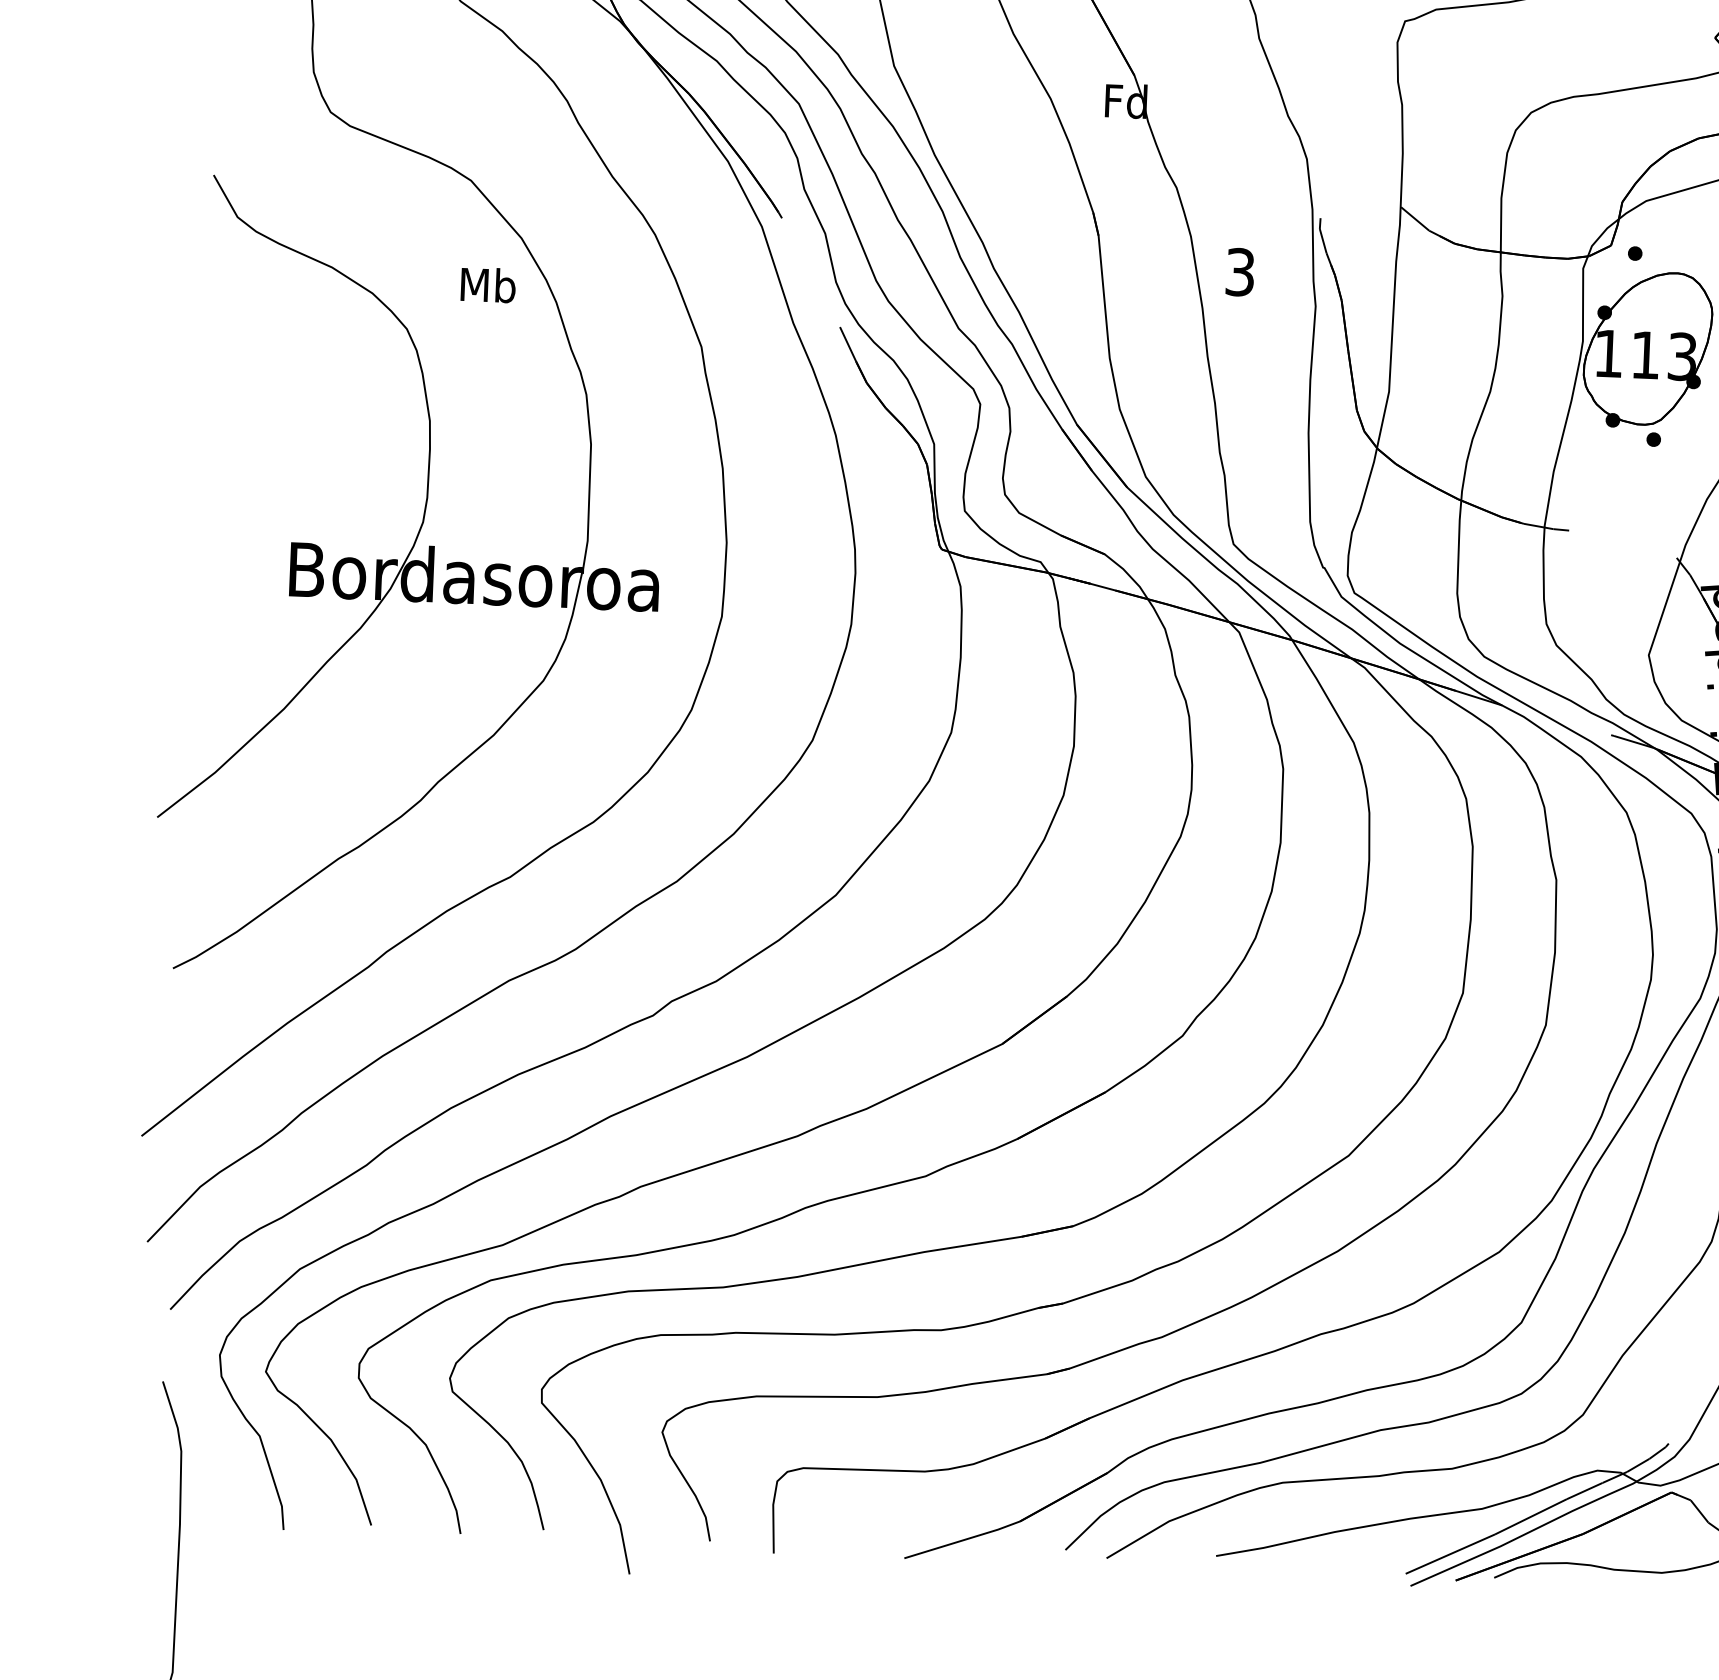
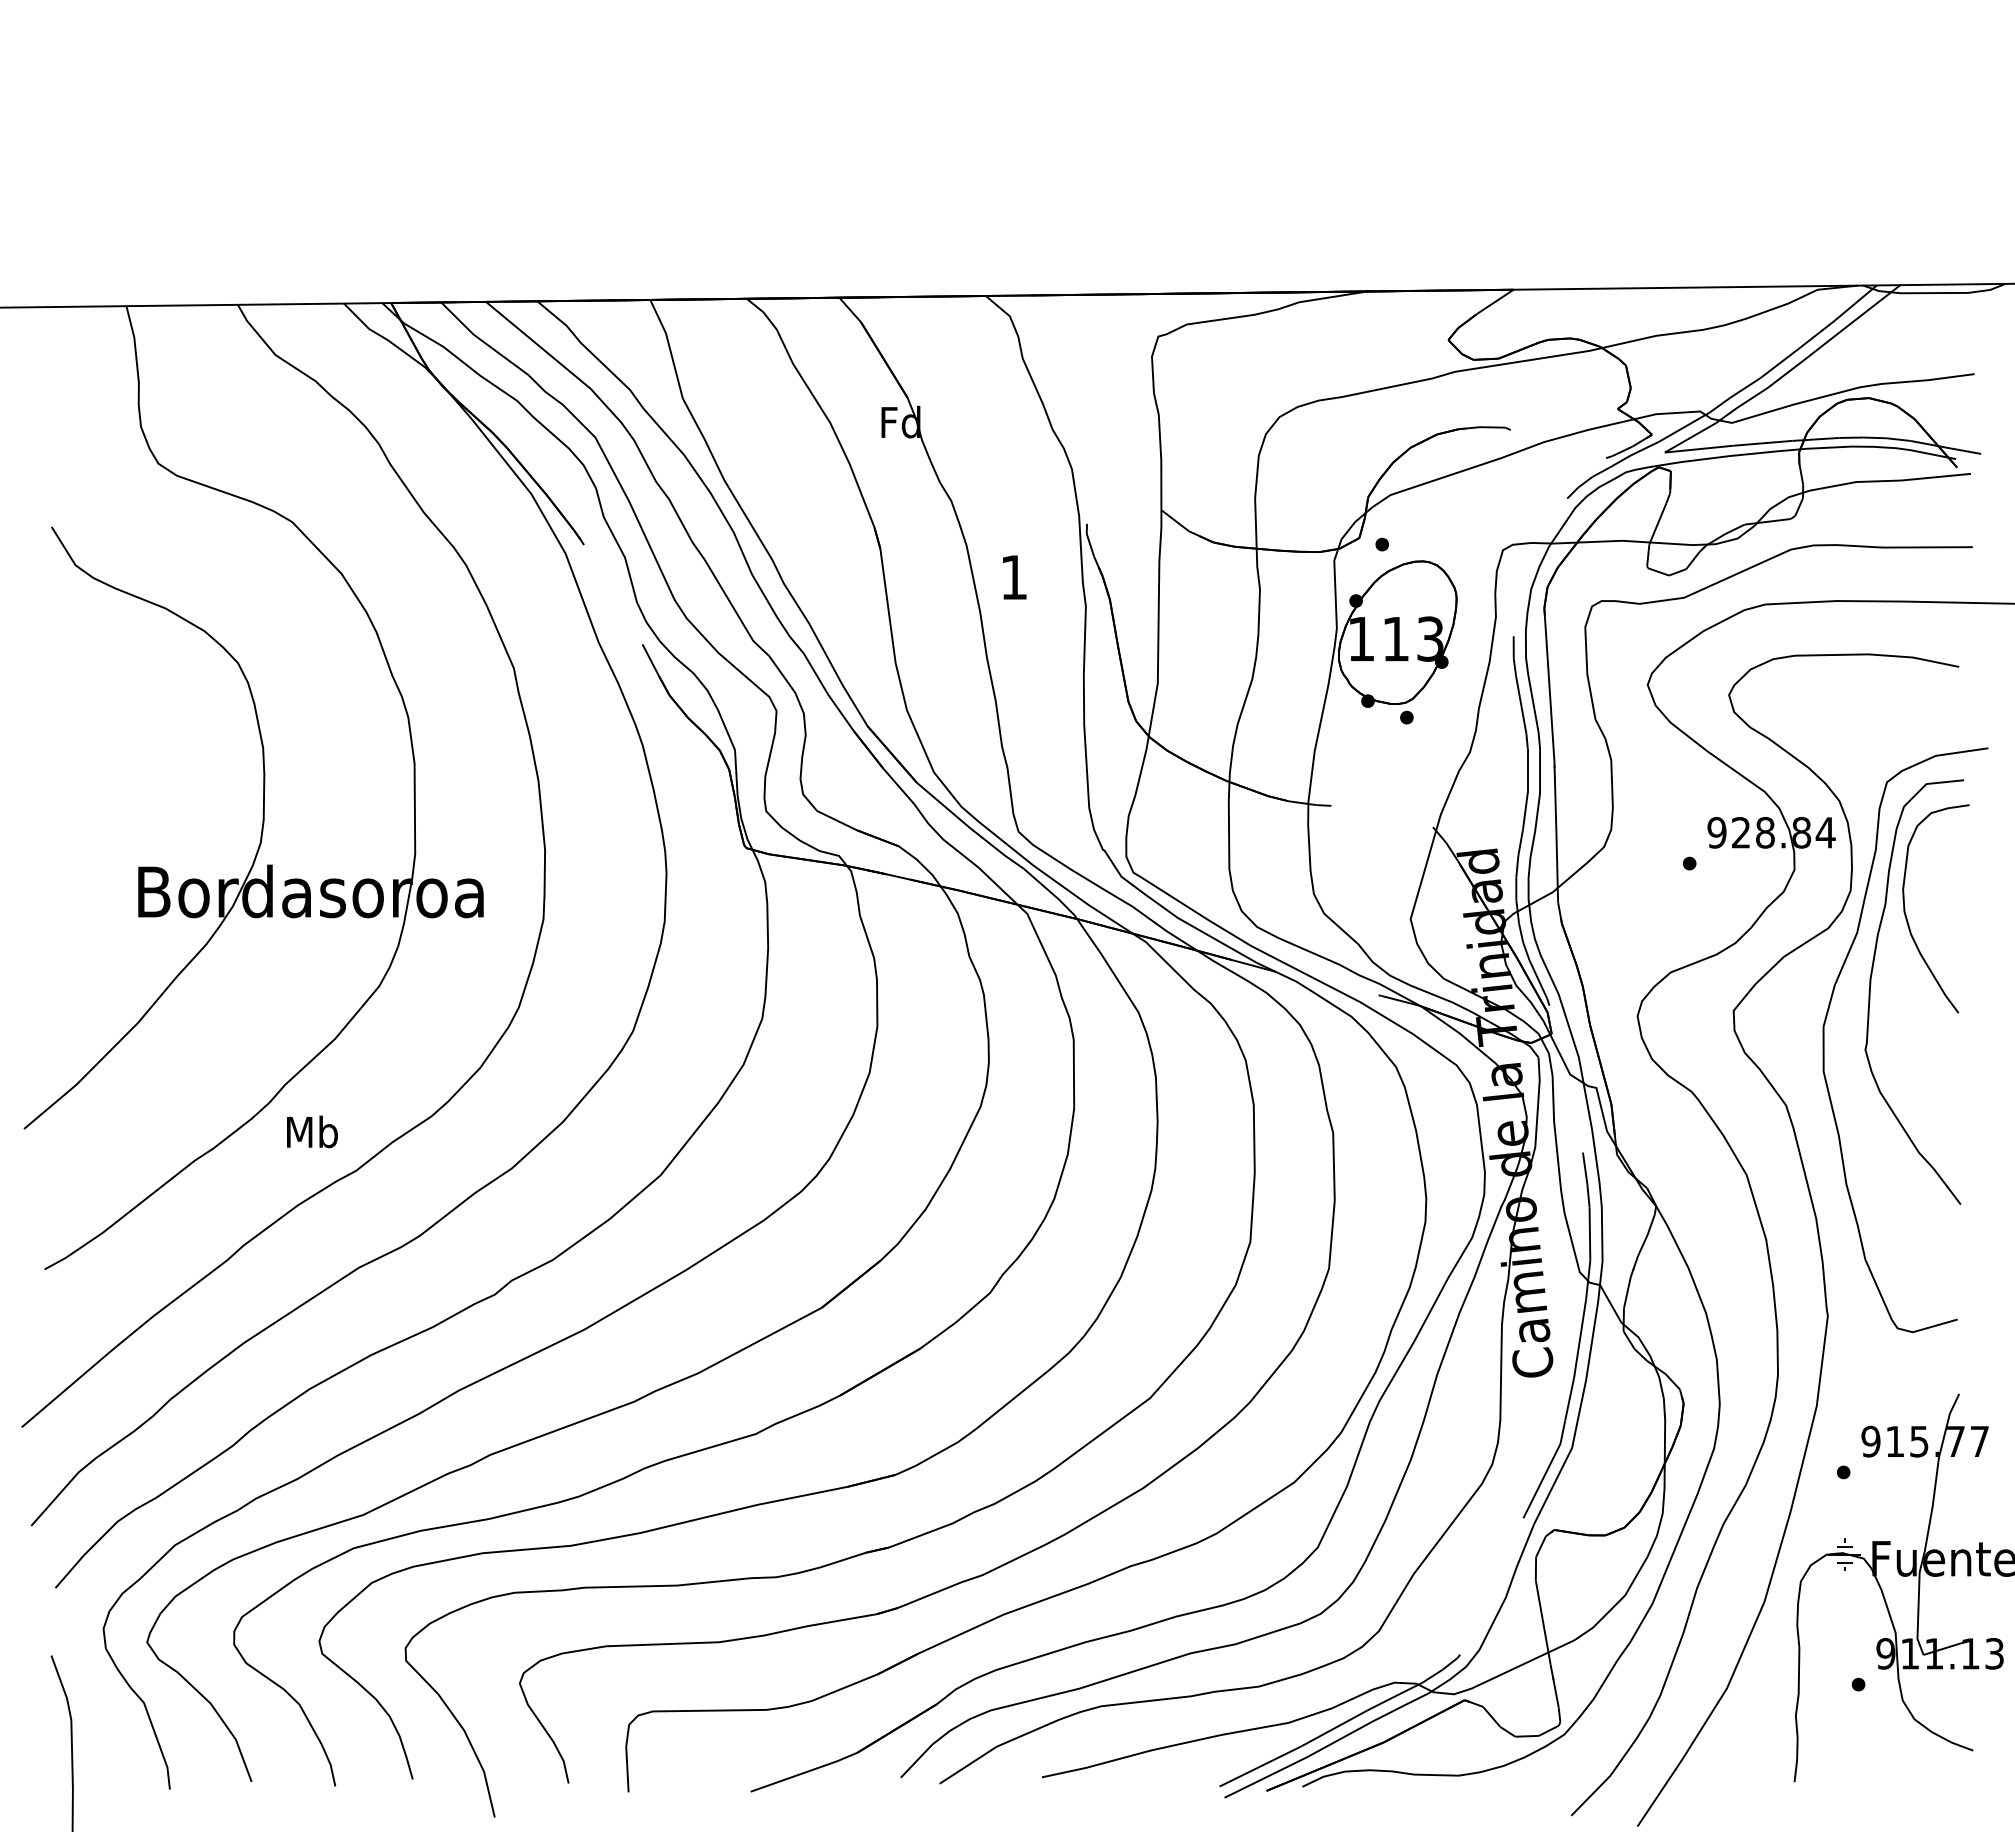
text: (1240, 272) -> (1014, 577), 3 -> 1
text: (488, 284) -> (312, 1131), moved

